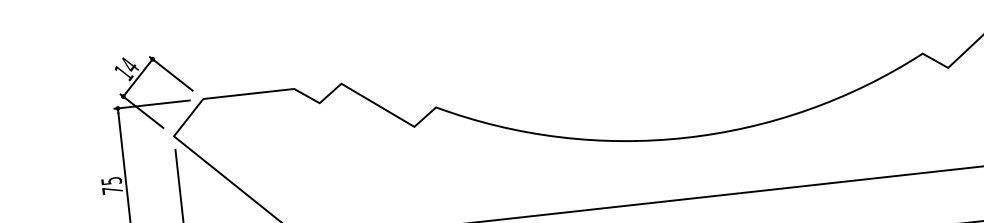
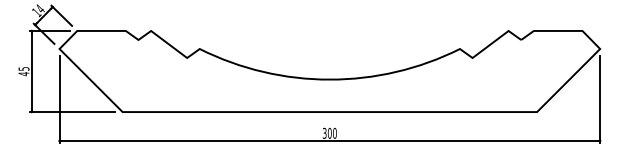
text: (111, 191) -> (23, 74), 75 -> 45

